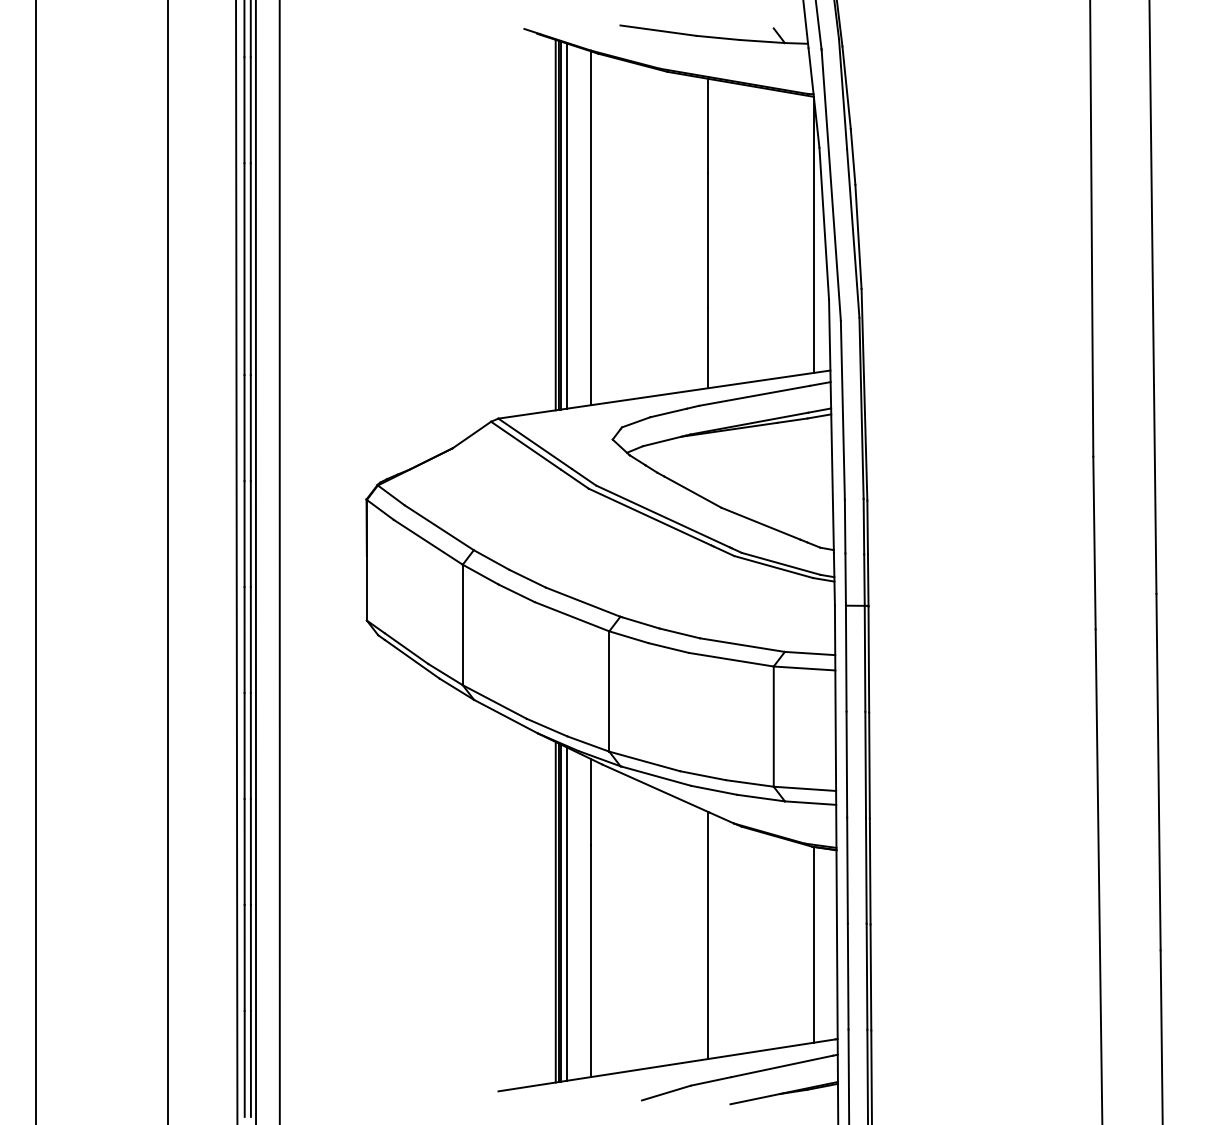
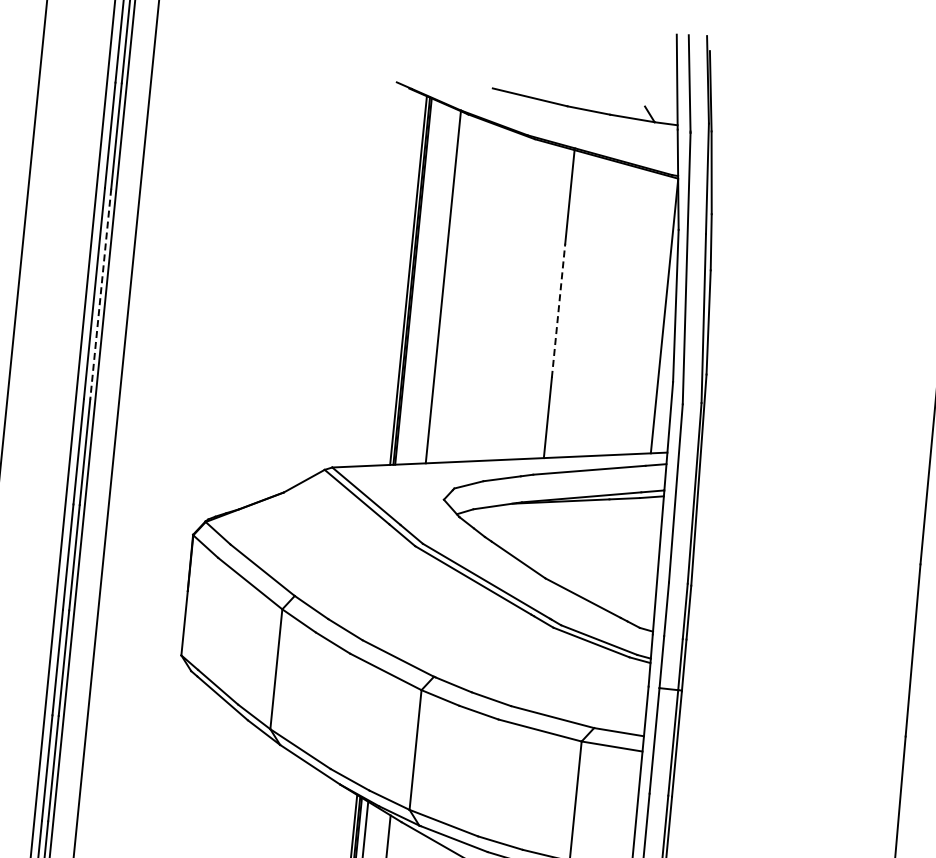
line: (567, 225) -> (420, 282), removed
line: (708, 239) -> (559, 310), solid -> dashed
line: (250, 269) -> (100, 294), solid -> dashed

